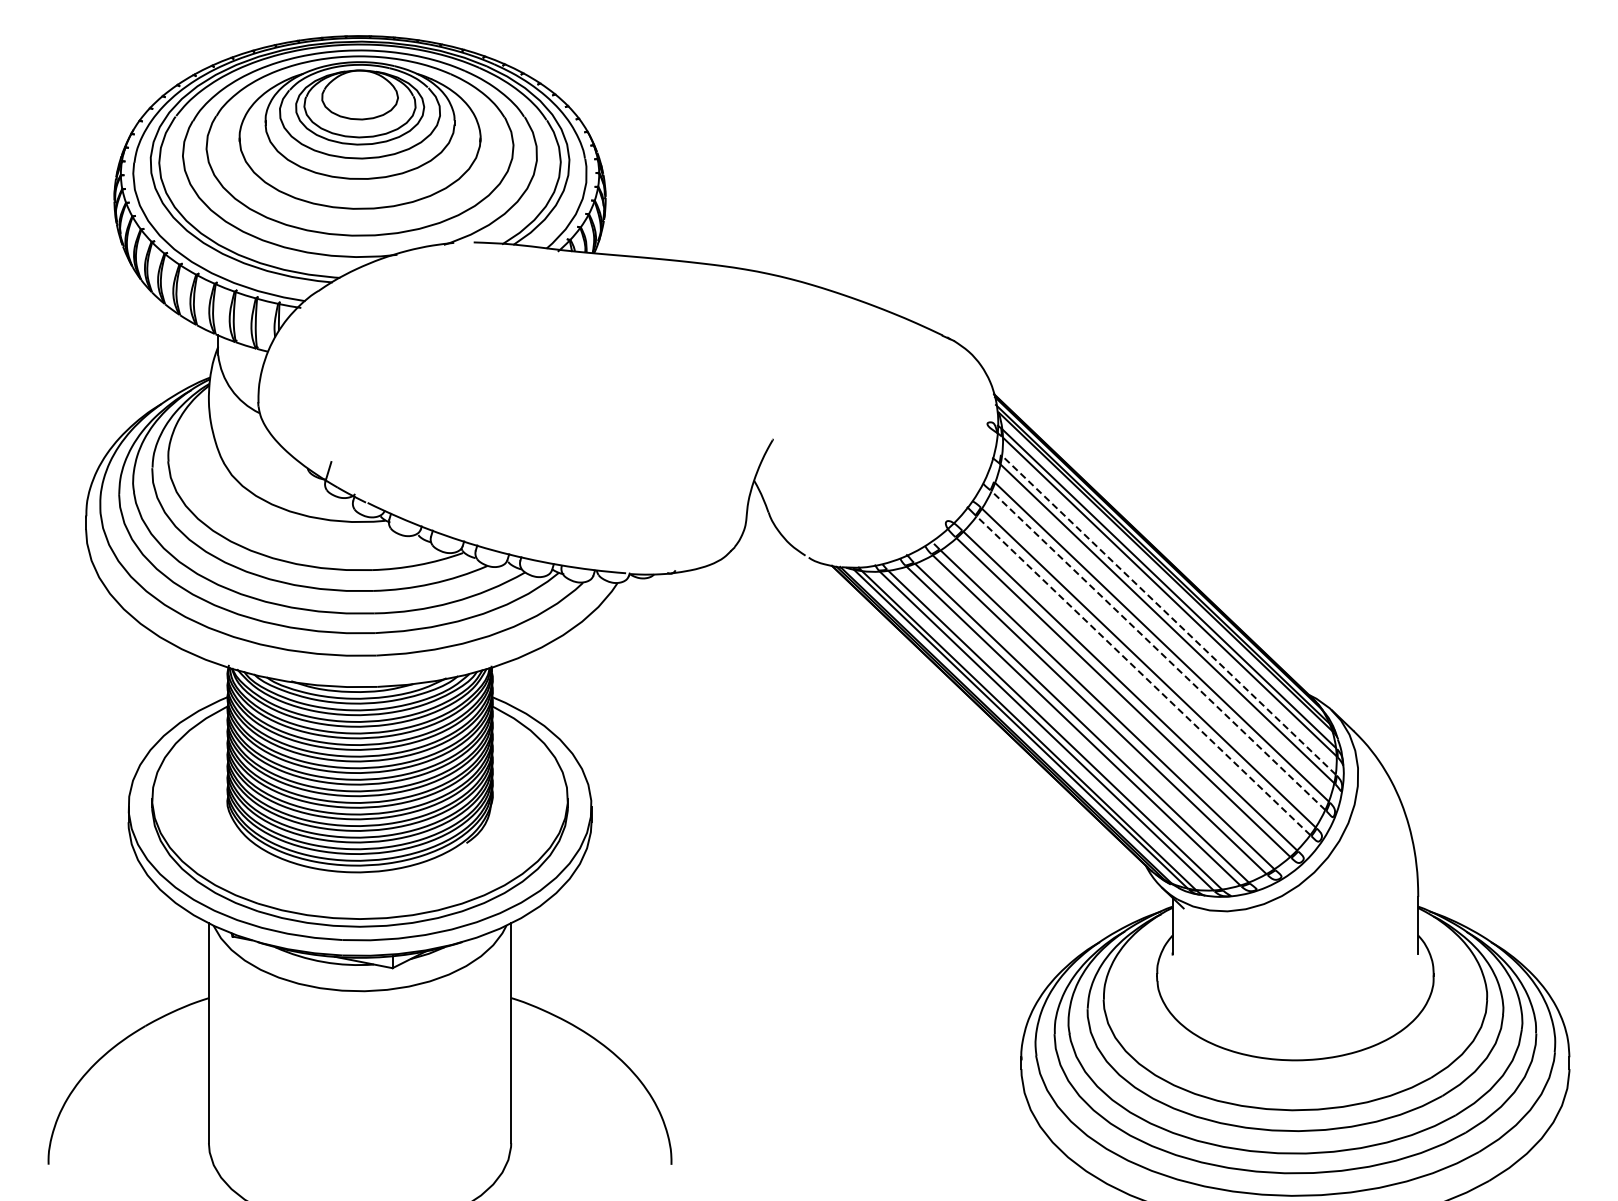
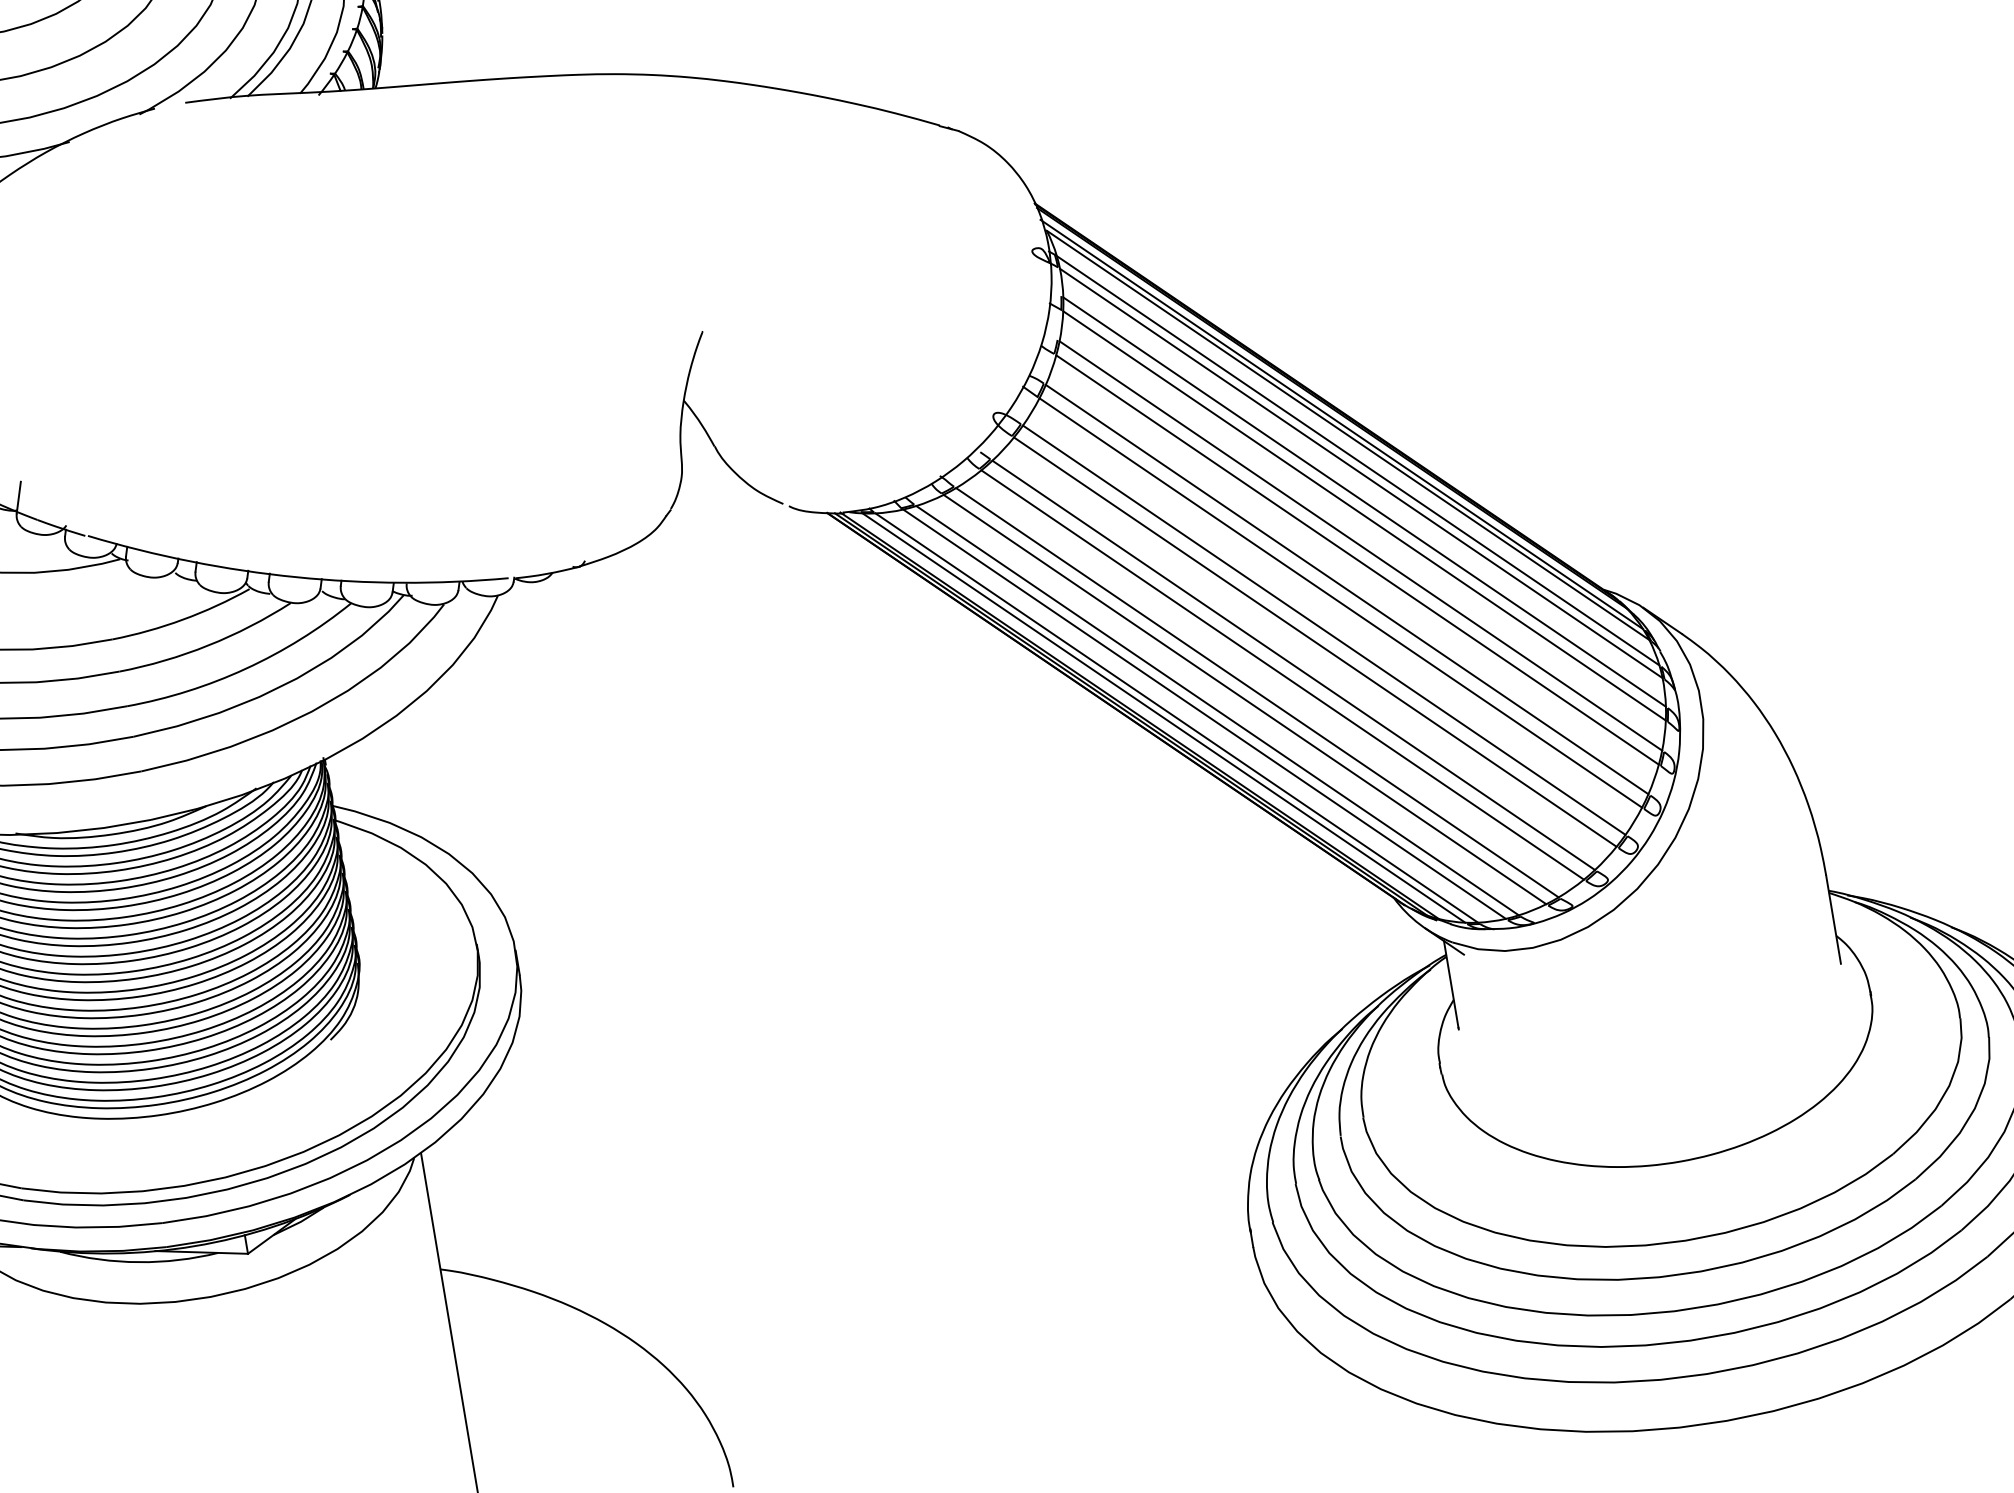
line: (1168, 615) -> (1364, 502), dashed -> solid
line: (1158, 650) -> (1357, 559), dashed -> solid
line: (1143, 675) -> (1340, 602), dashed -> solid

